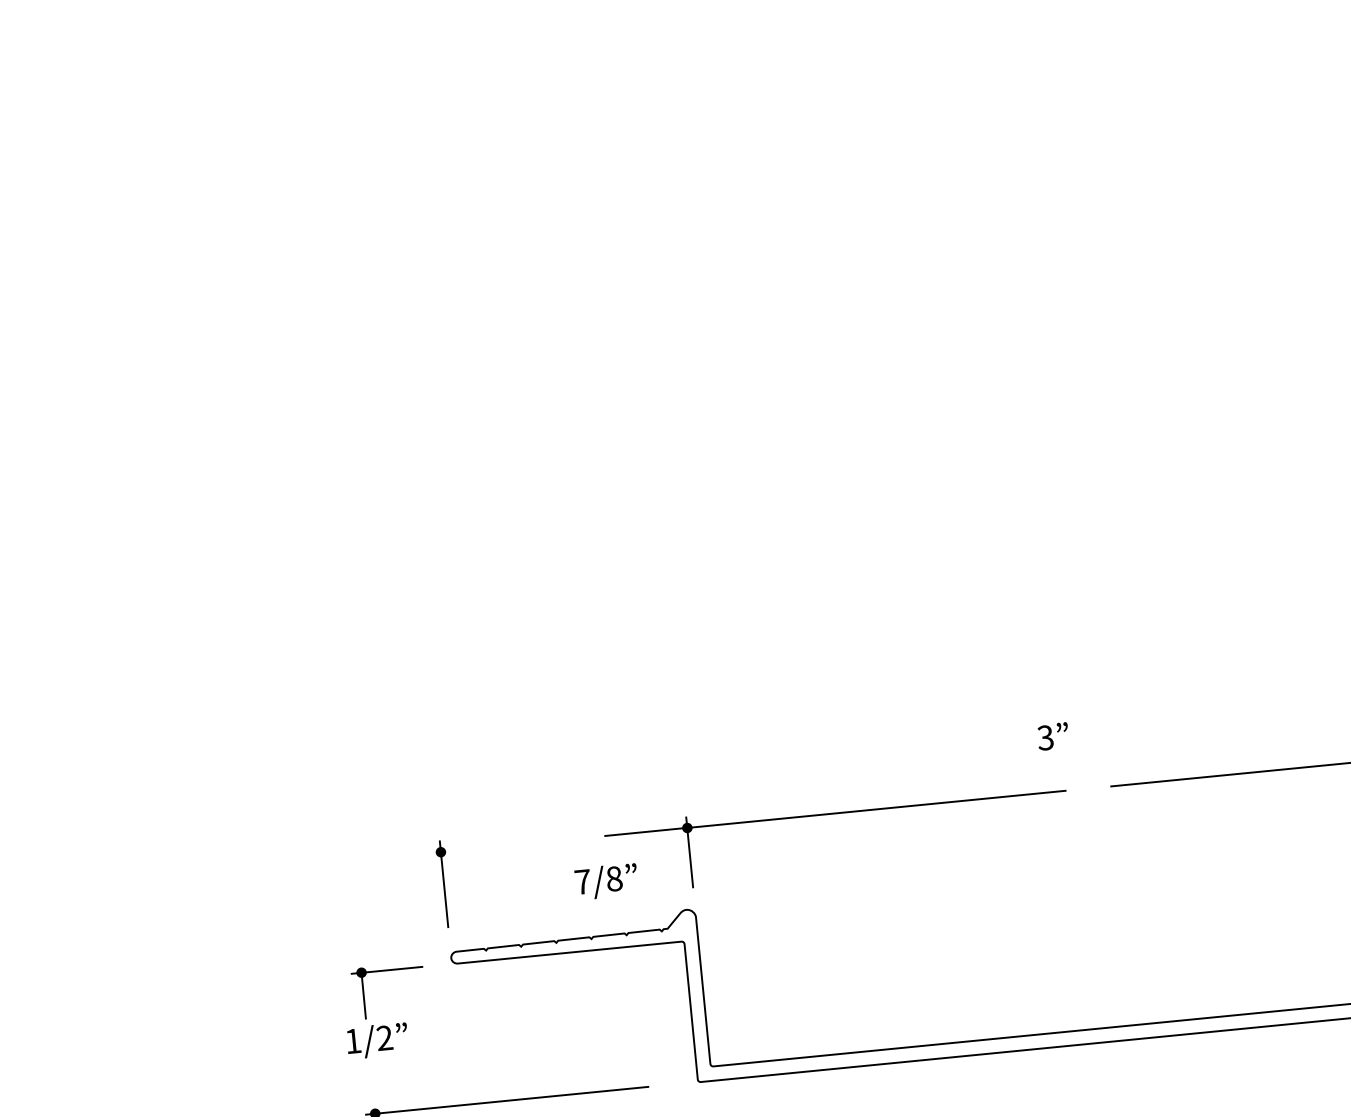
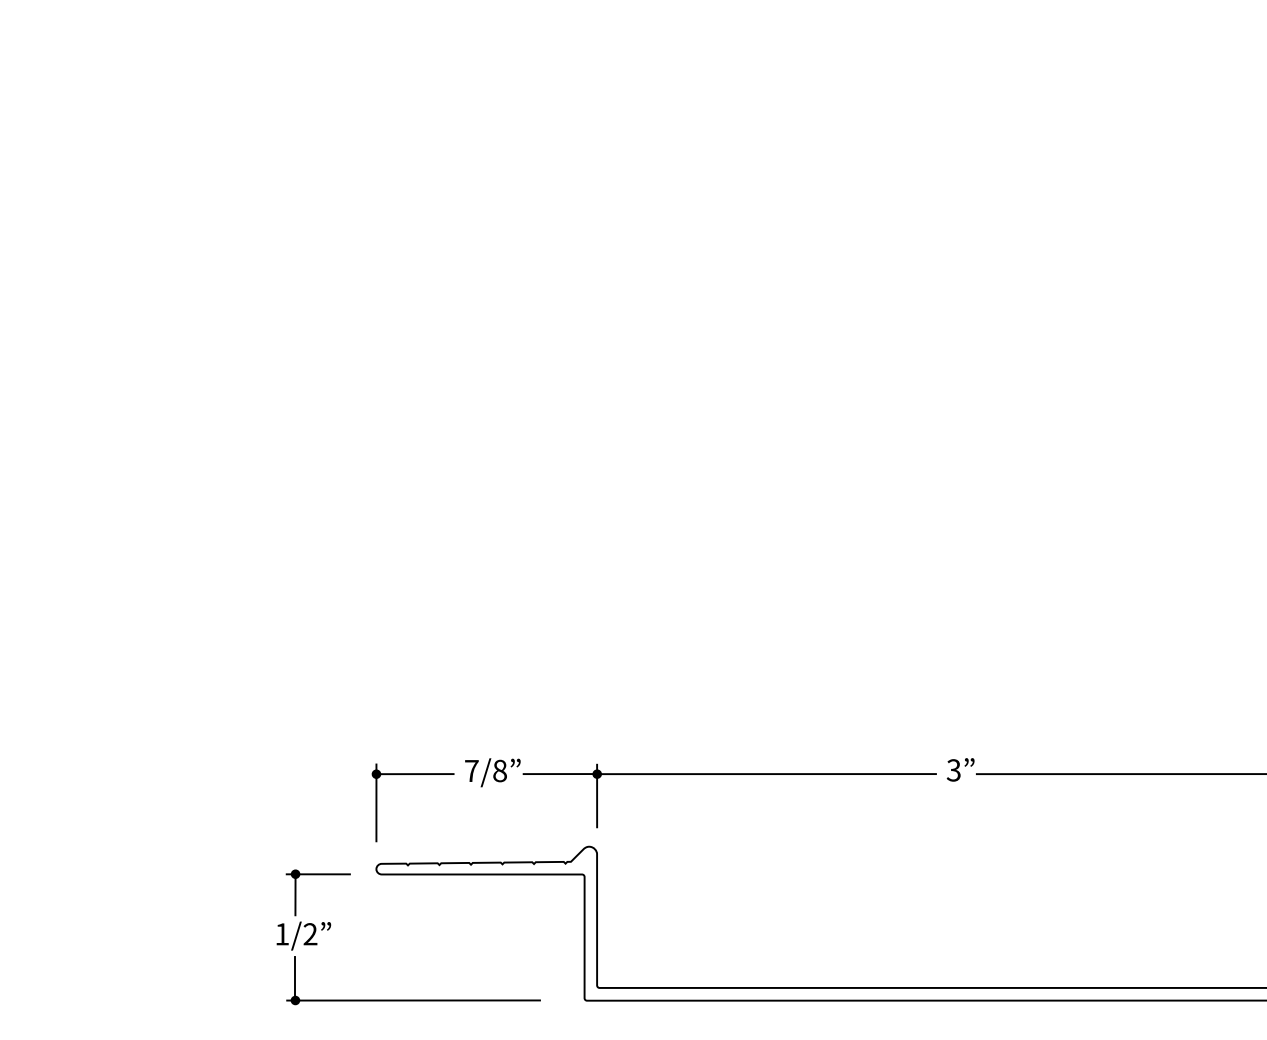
text: (1052, 736) -> (960, 769), moved
line: (485, 848) -> (416, 774), added
text: (606, 881) -> (492, 772), moved
line: (372, 1088) -> (295, 977), added

